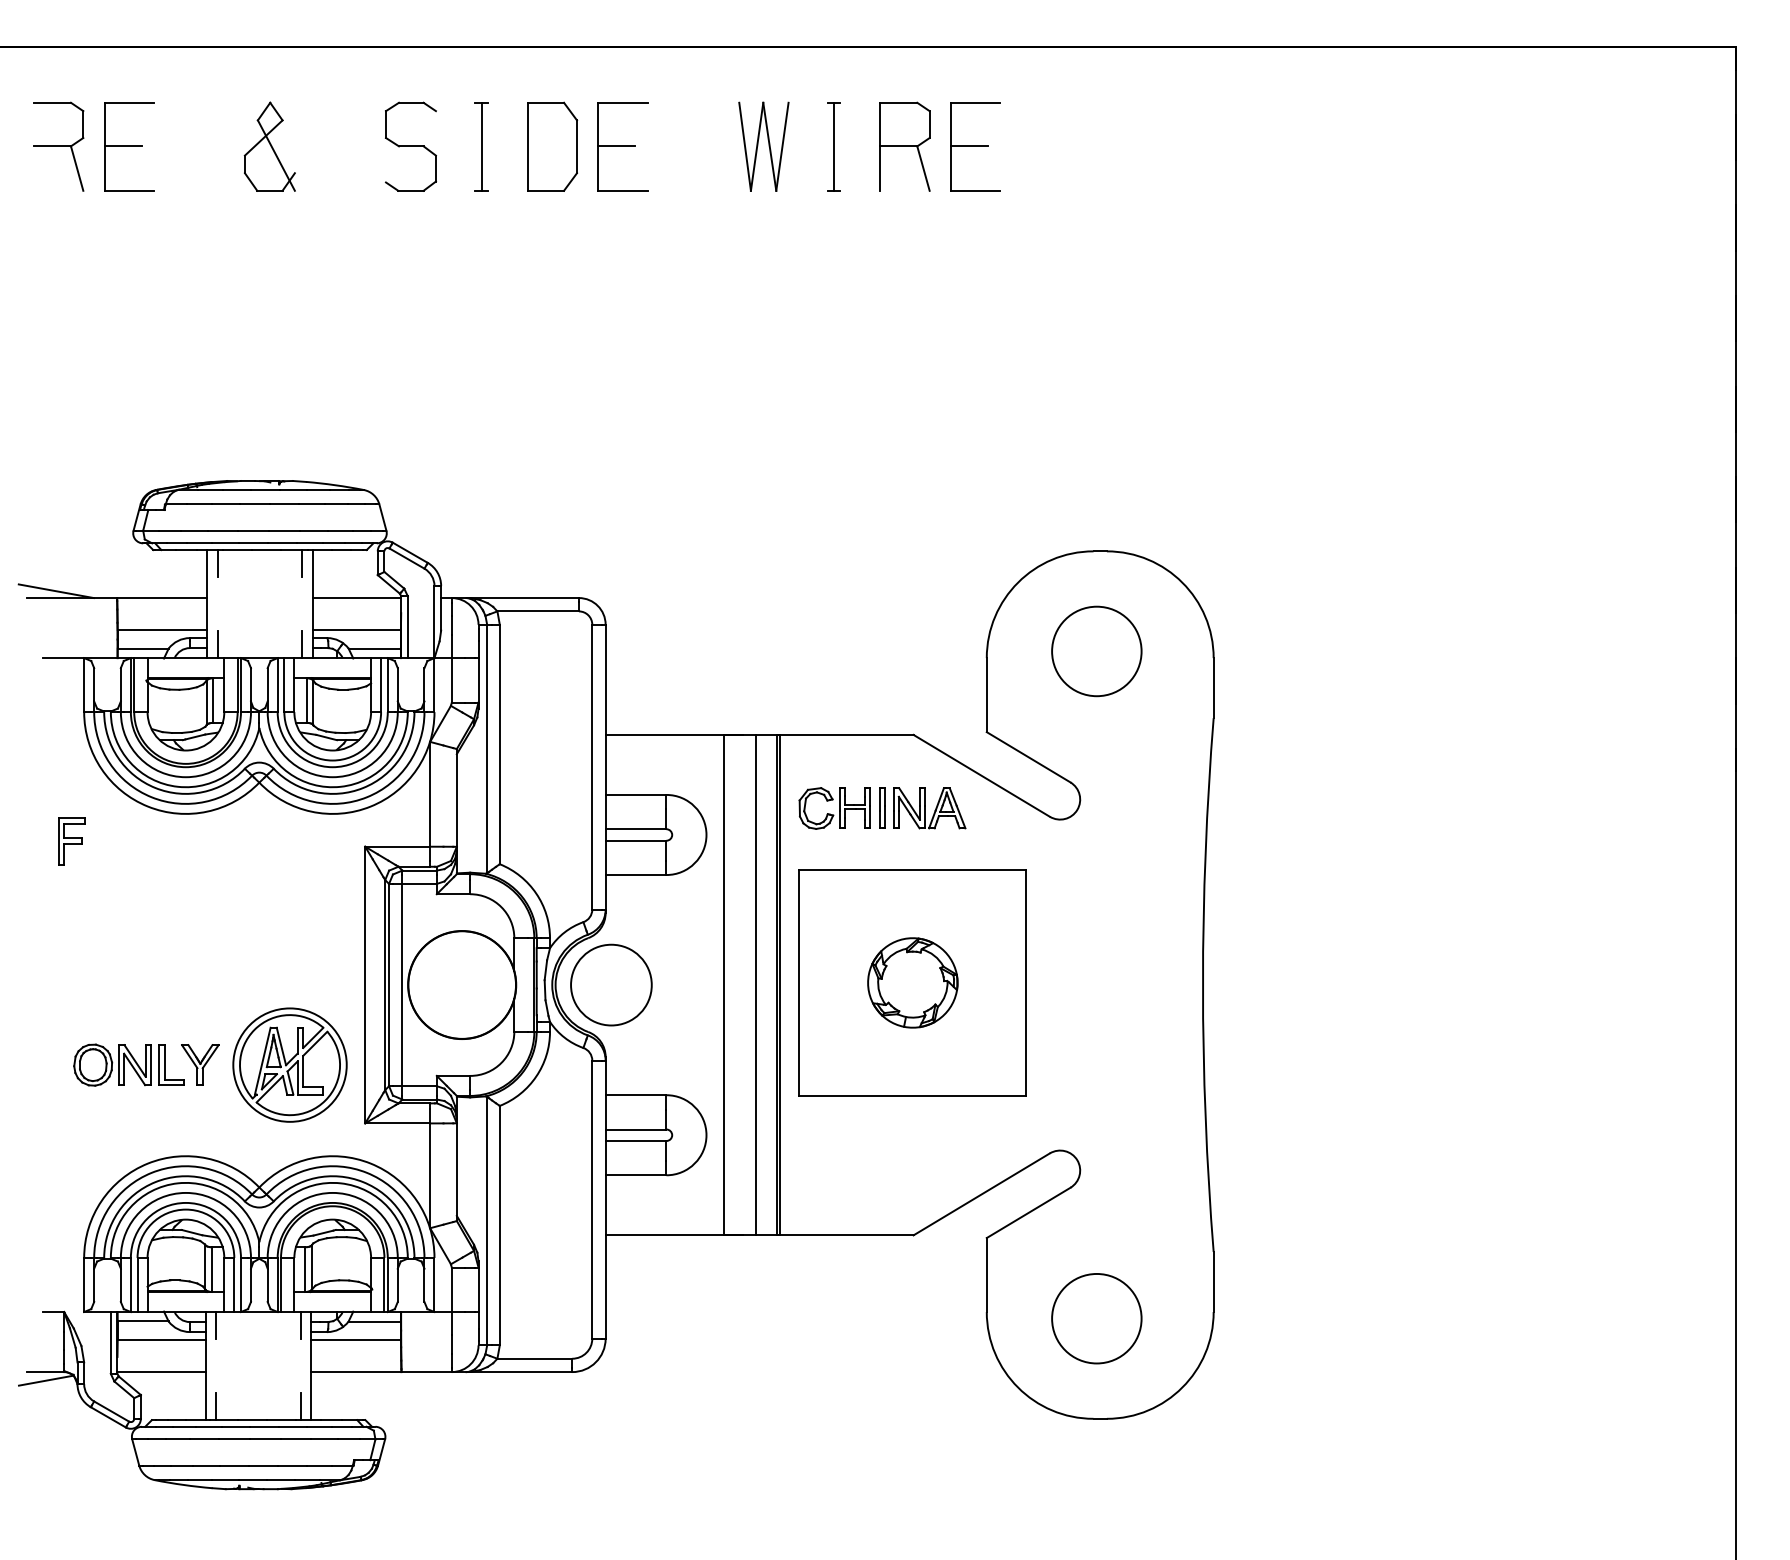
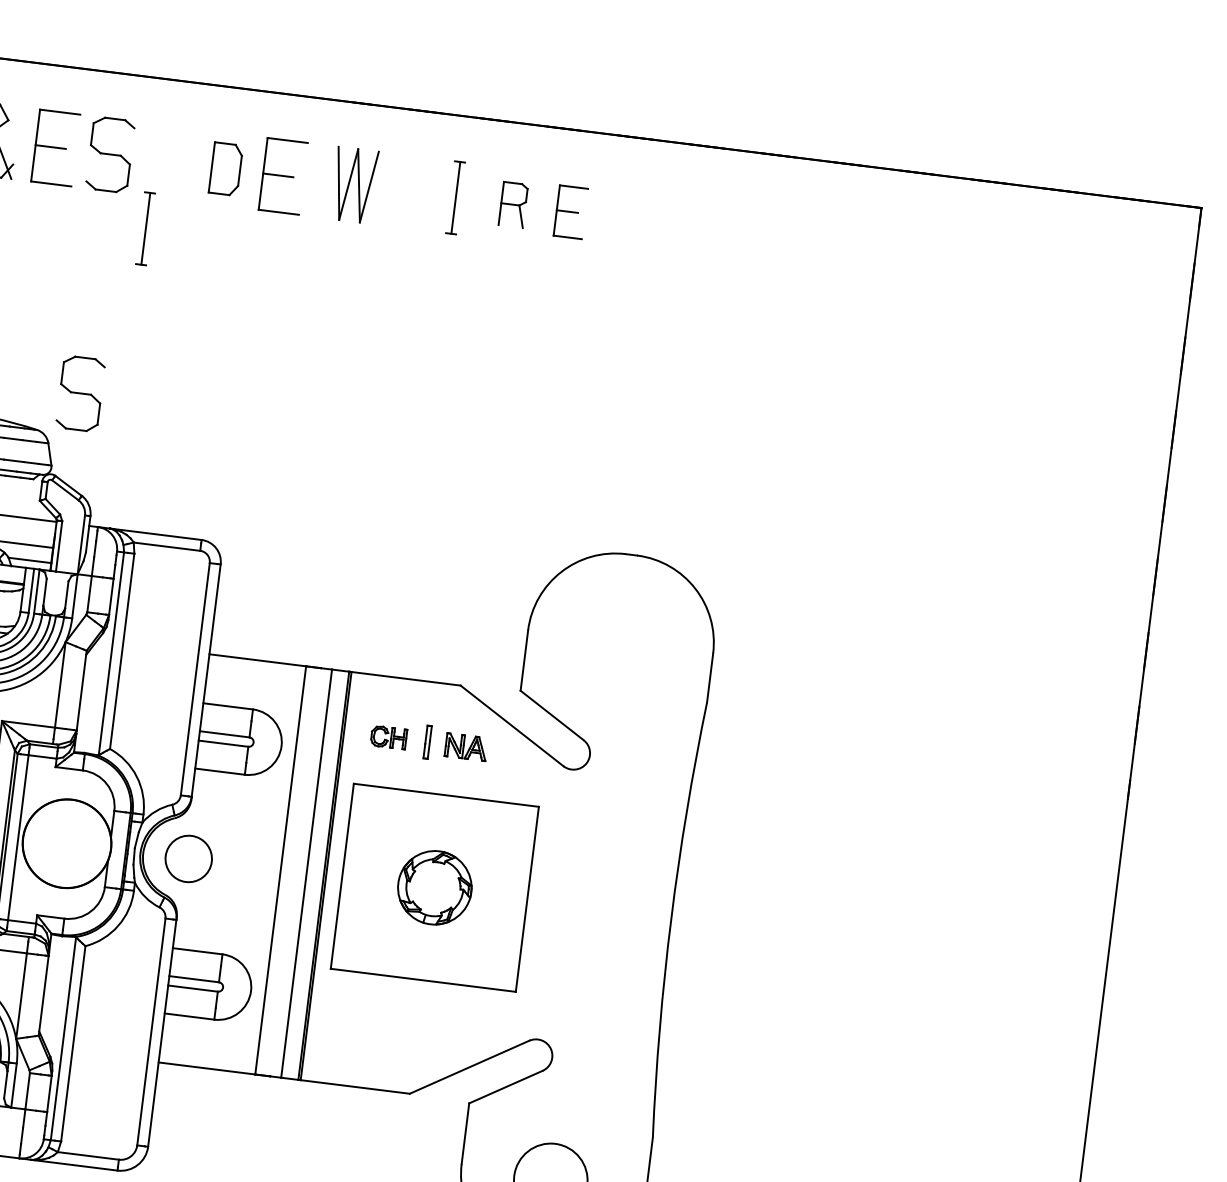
part: (343, 146) -> (55, 147), added
part: (481, 146) -> (145, 228), moved
part: (552, 146) -> (225, 169), size x0.7
part: (763, 146) -> (353, 184), moved
part: (904, 146) -> (513, 204), size x0.6
part: (975, 146) -> (570, 211), size x0.7
part: (410, 439) -> (80, 393), added
circle: (1096, 651) -> (618, 636), removed
part: (834, 808) -> (388, 737), size x0.6
part: (929, 808) -> (466, 747), size x0.7
circle: (611, 984) -> (188, 858), size x0.7

